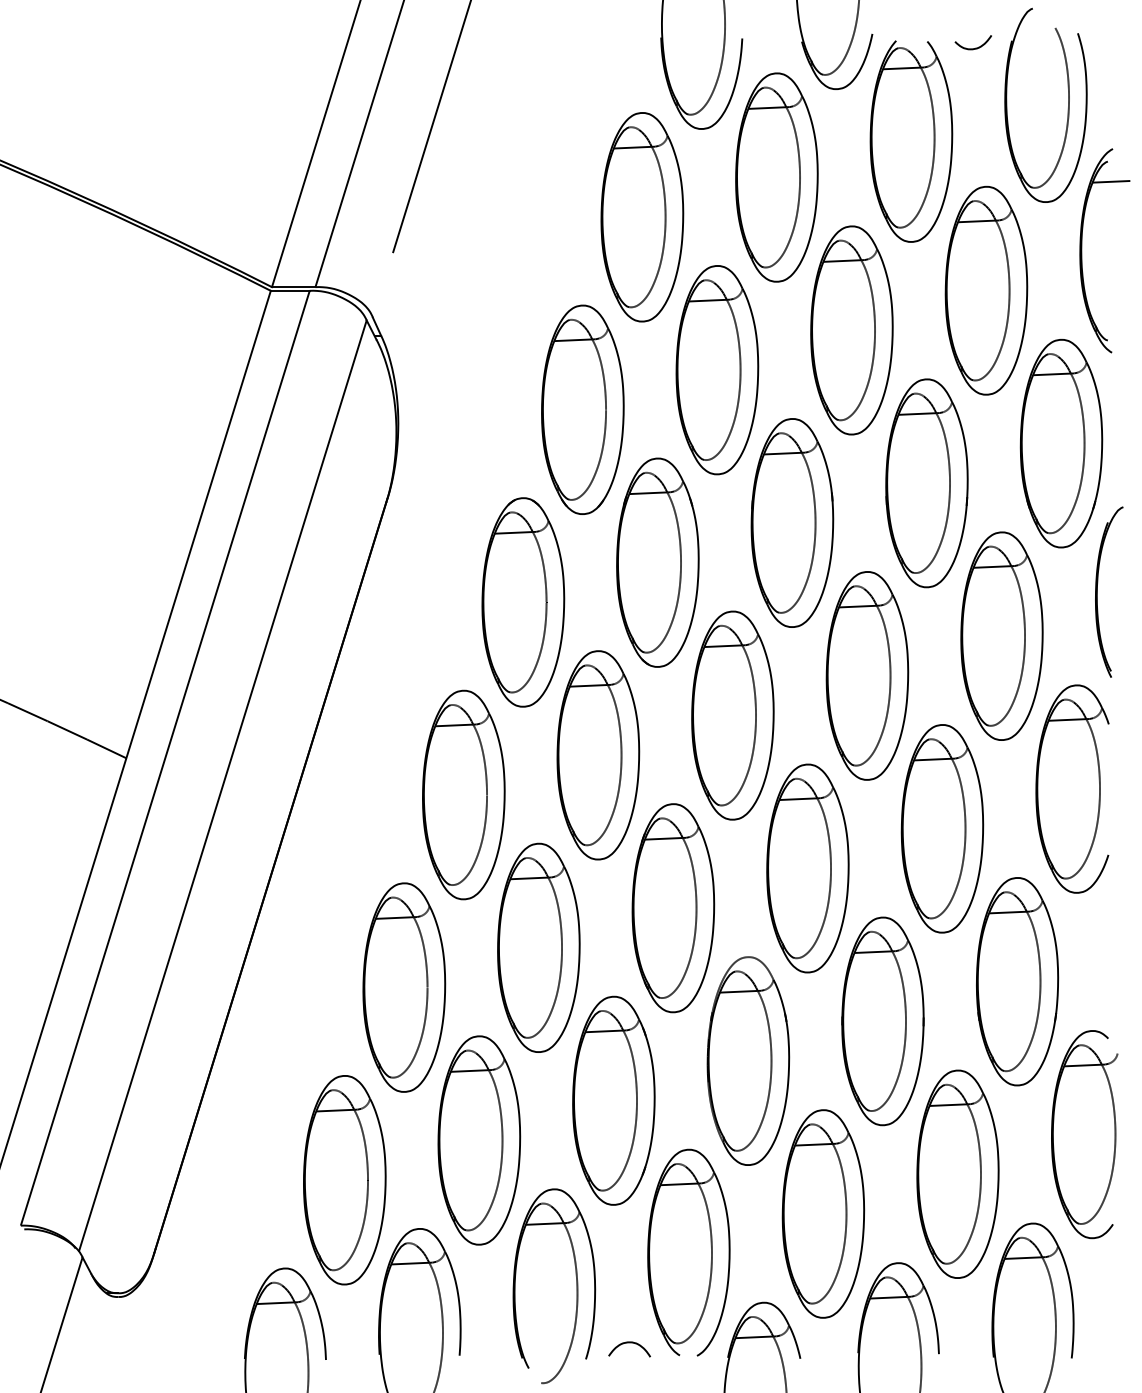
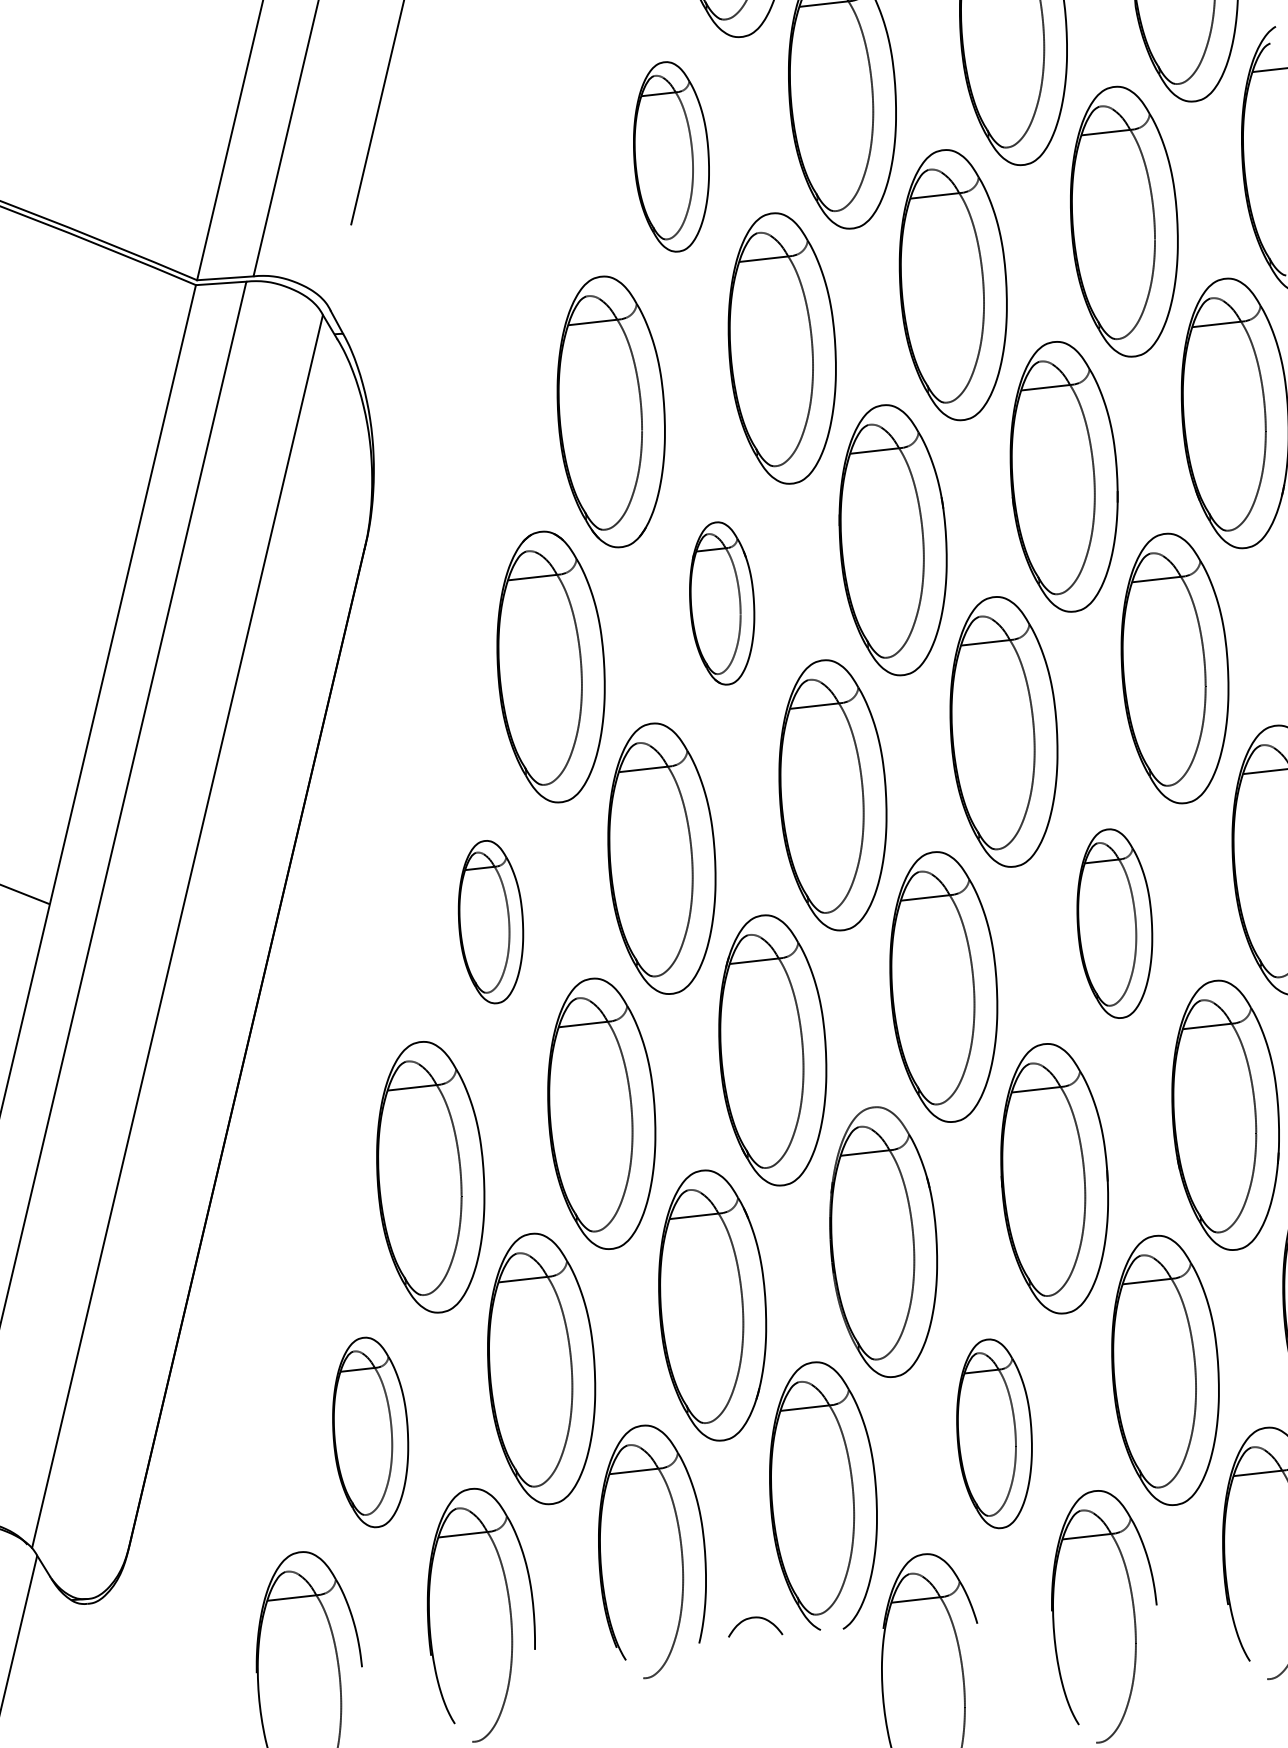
part: (642, 217) -> (671, 157), size x0.7
part: (657, 562) -> (721, 603), size x0.6
part: (463, 794) -> (490, 921), size x0.6
part: (942, 828) -> (1114, 923), size x0.7
part: (344, 1180) -> (370, 1432), size x0.7
part: (823, 1213) -> (994, 1433), size x0.7

